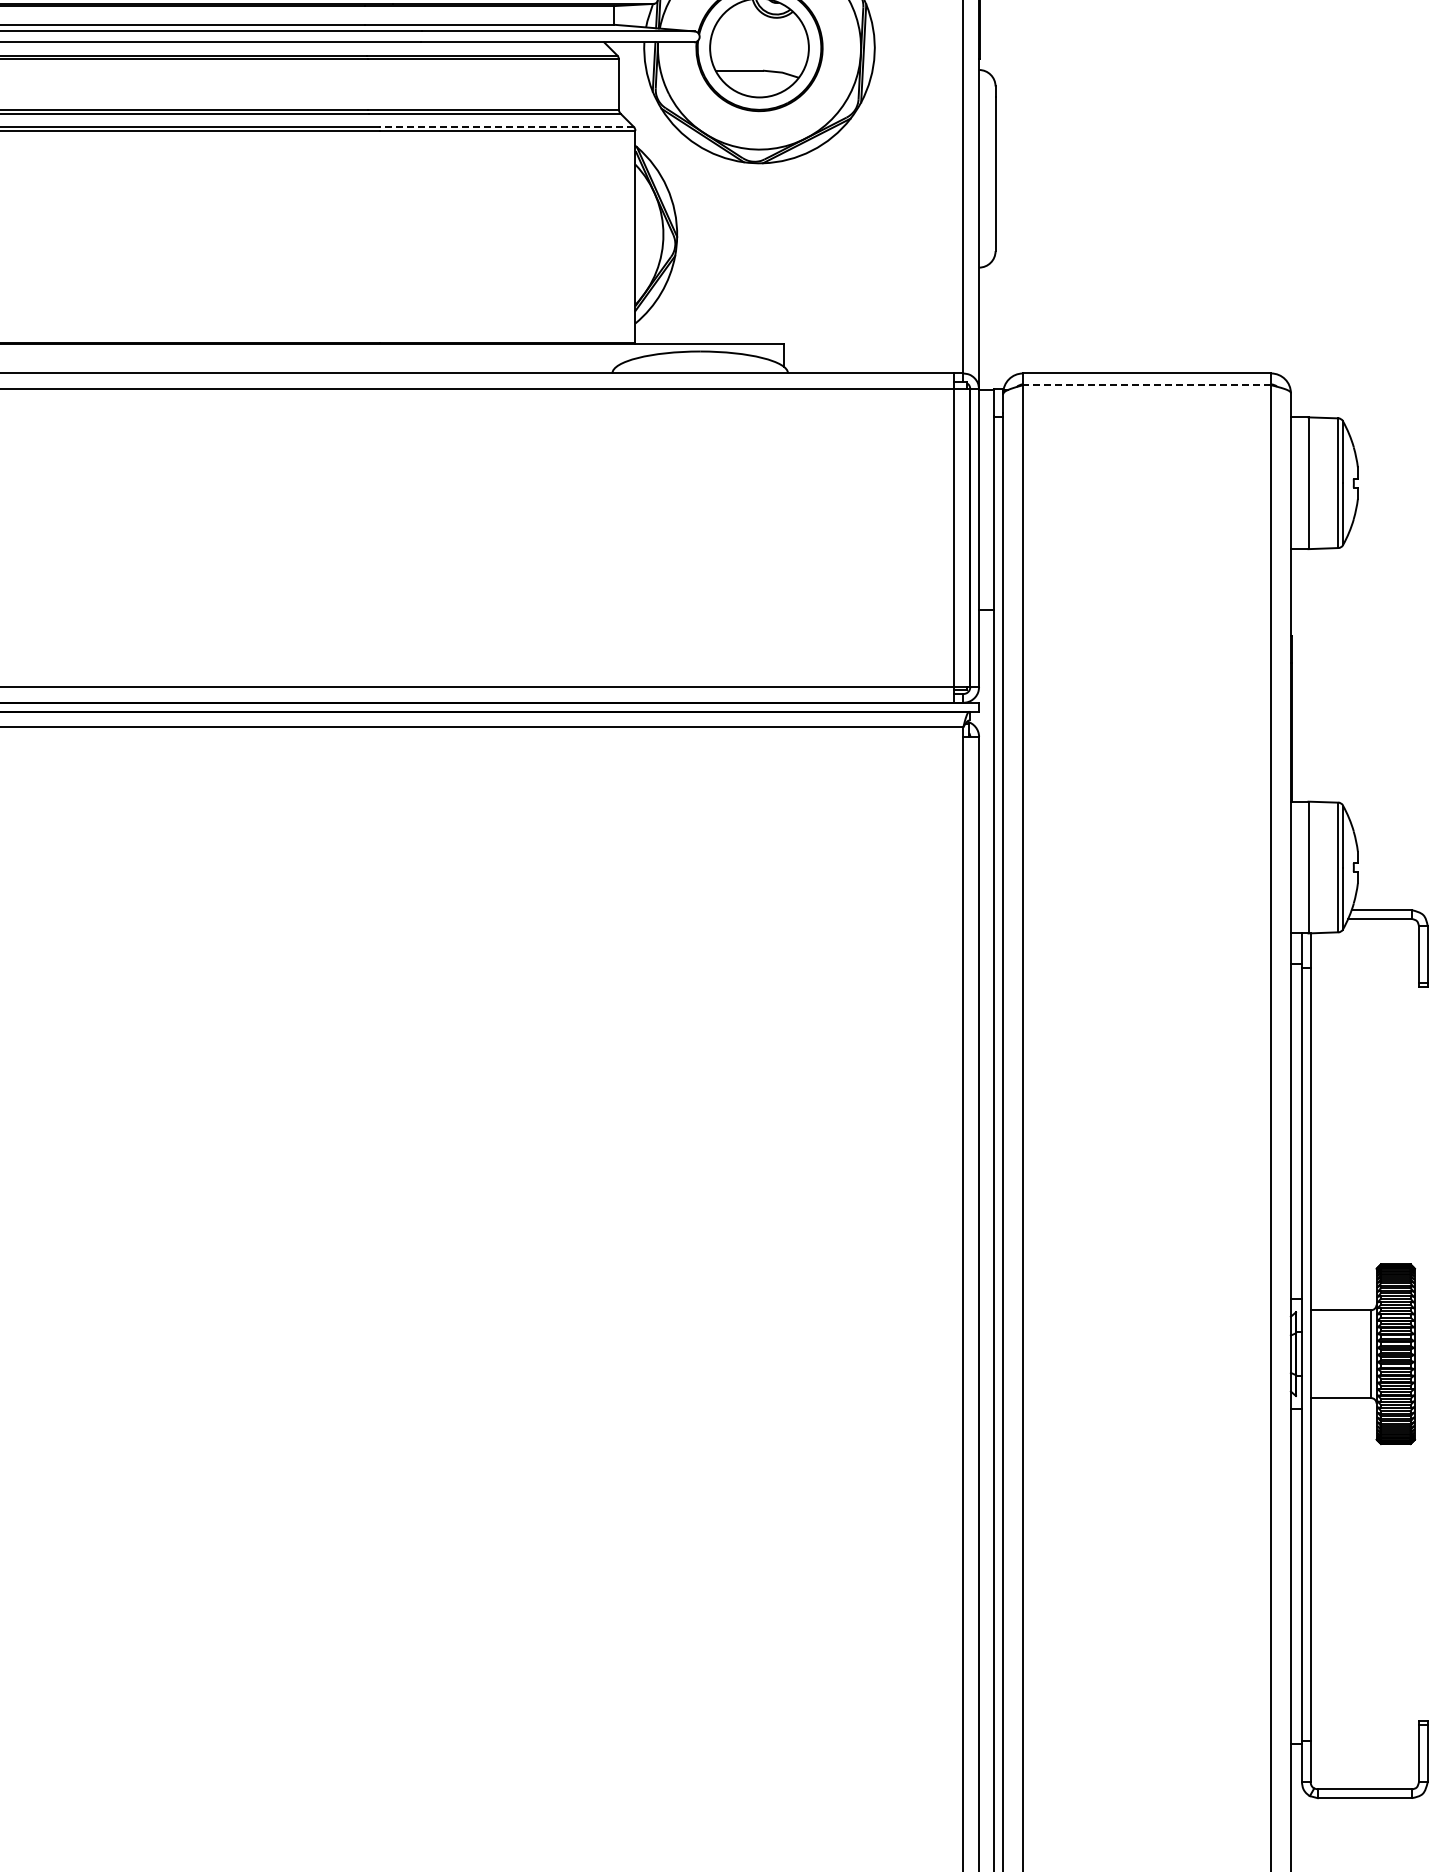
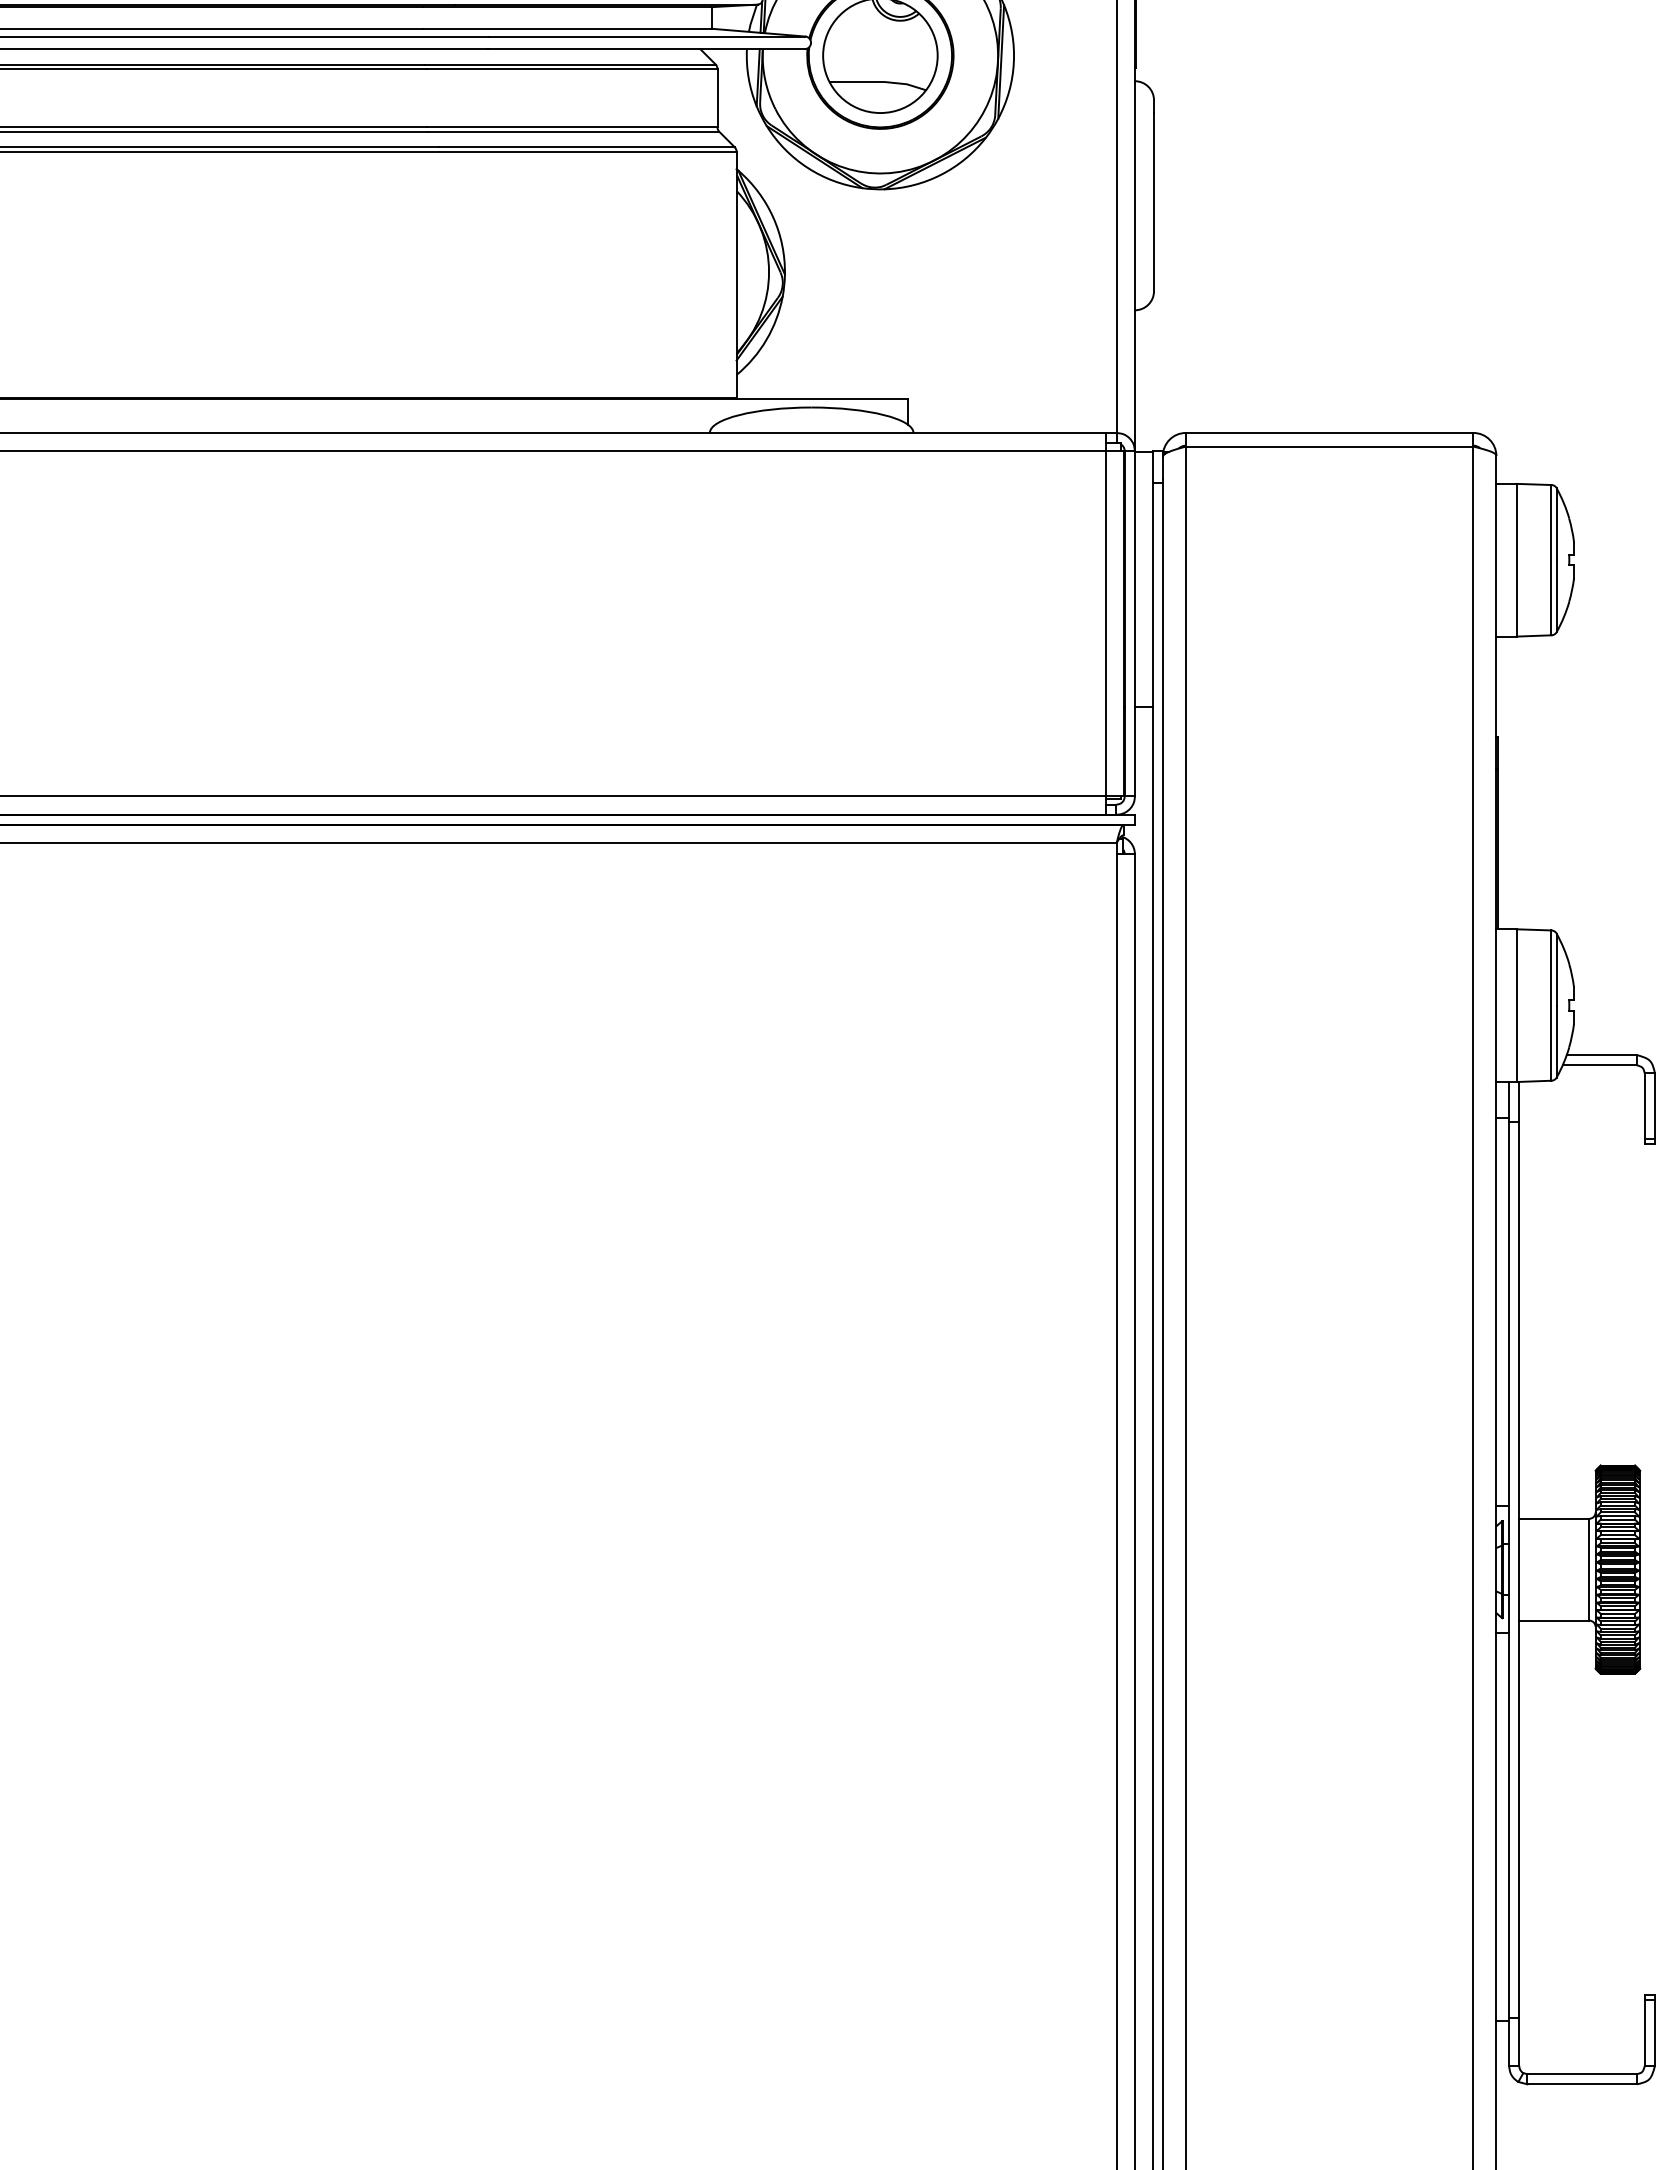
line: (506, 126) -> (587, 146), dashed -> solid
line: (1146, 385) -> (1328, 446), dashed -> solid

